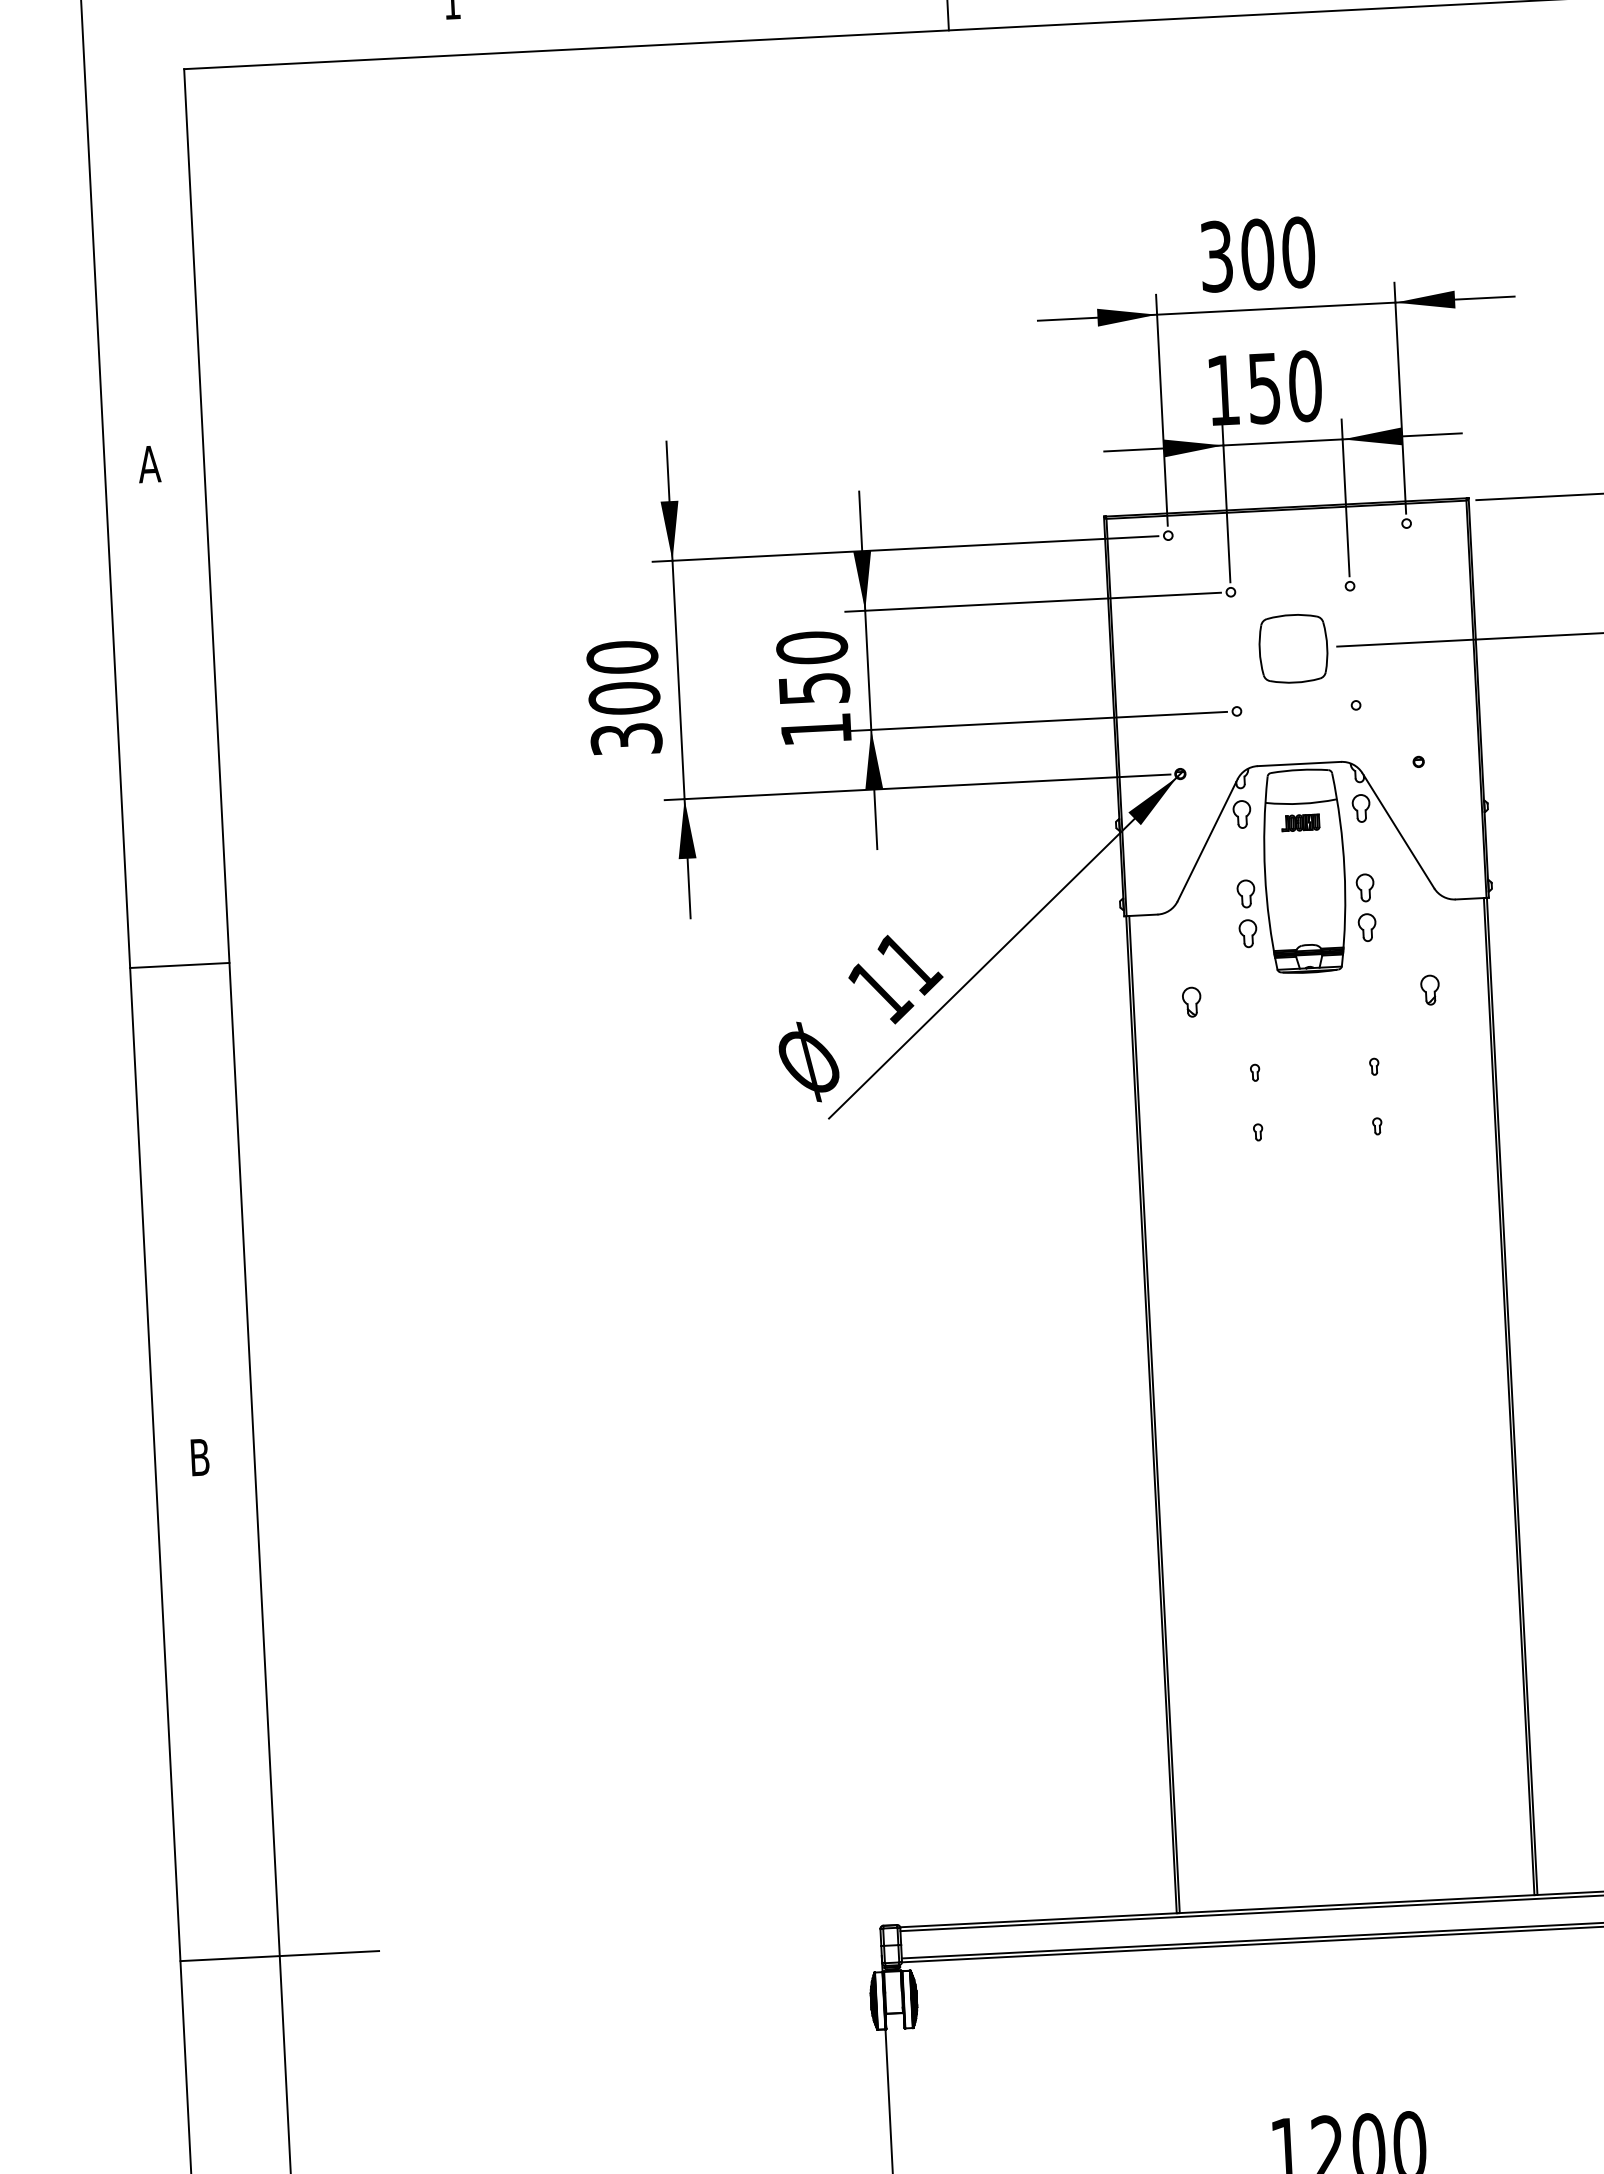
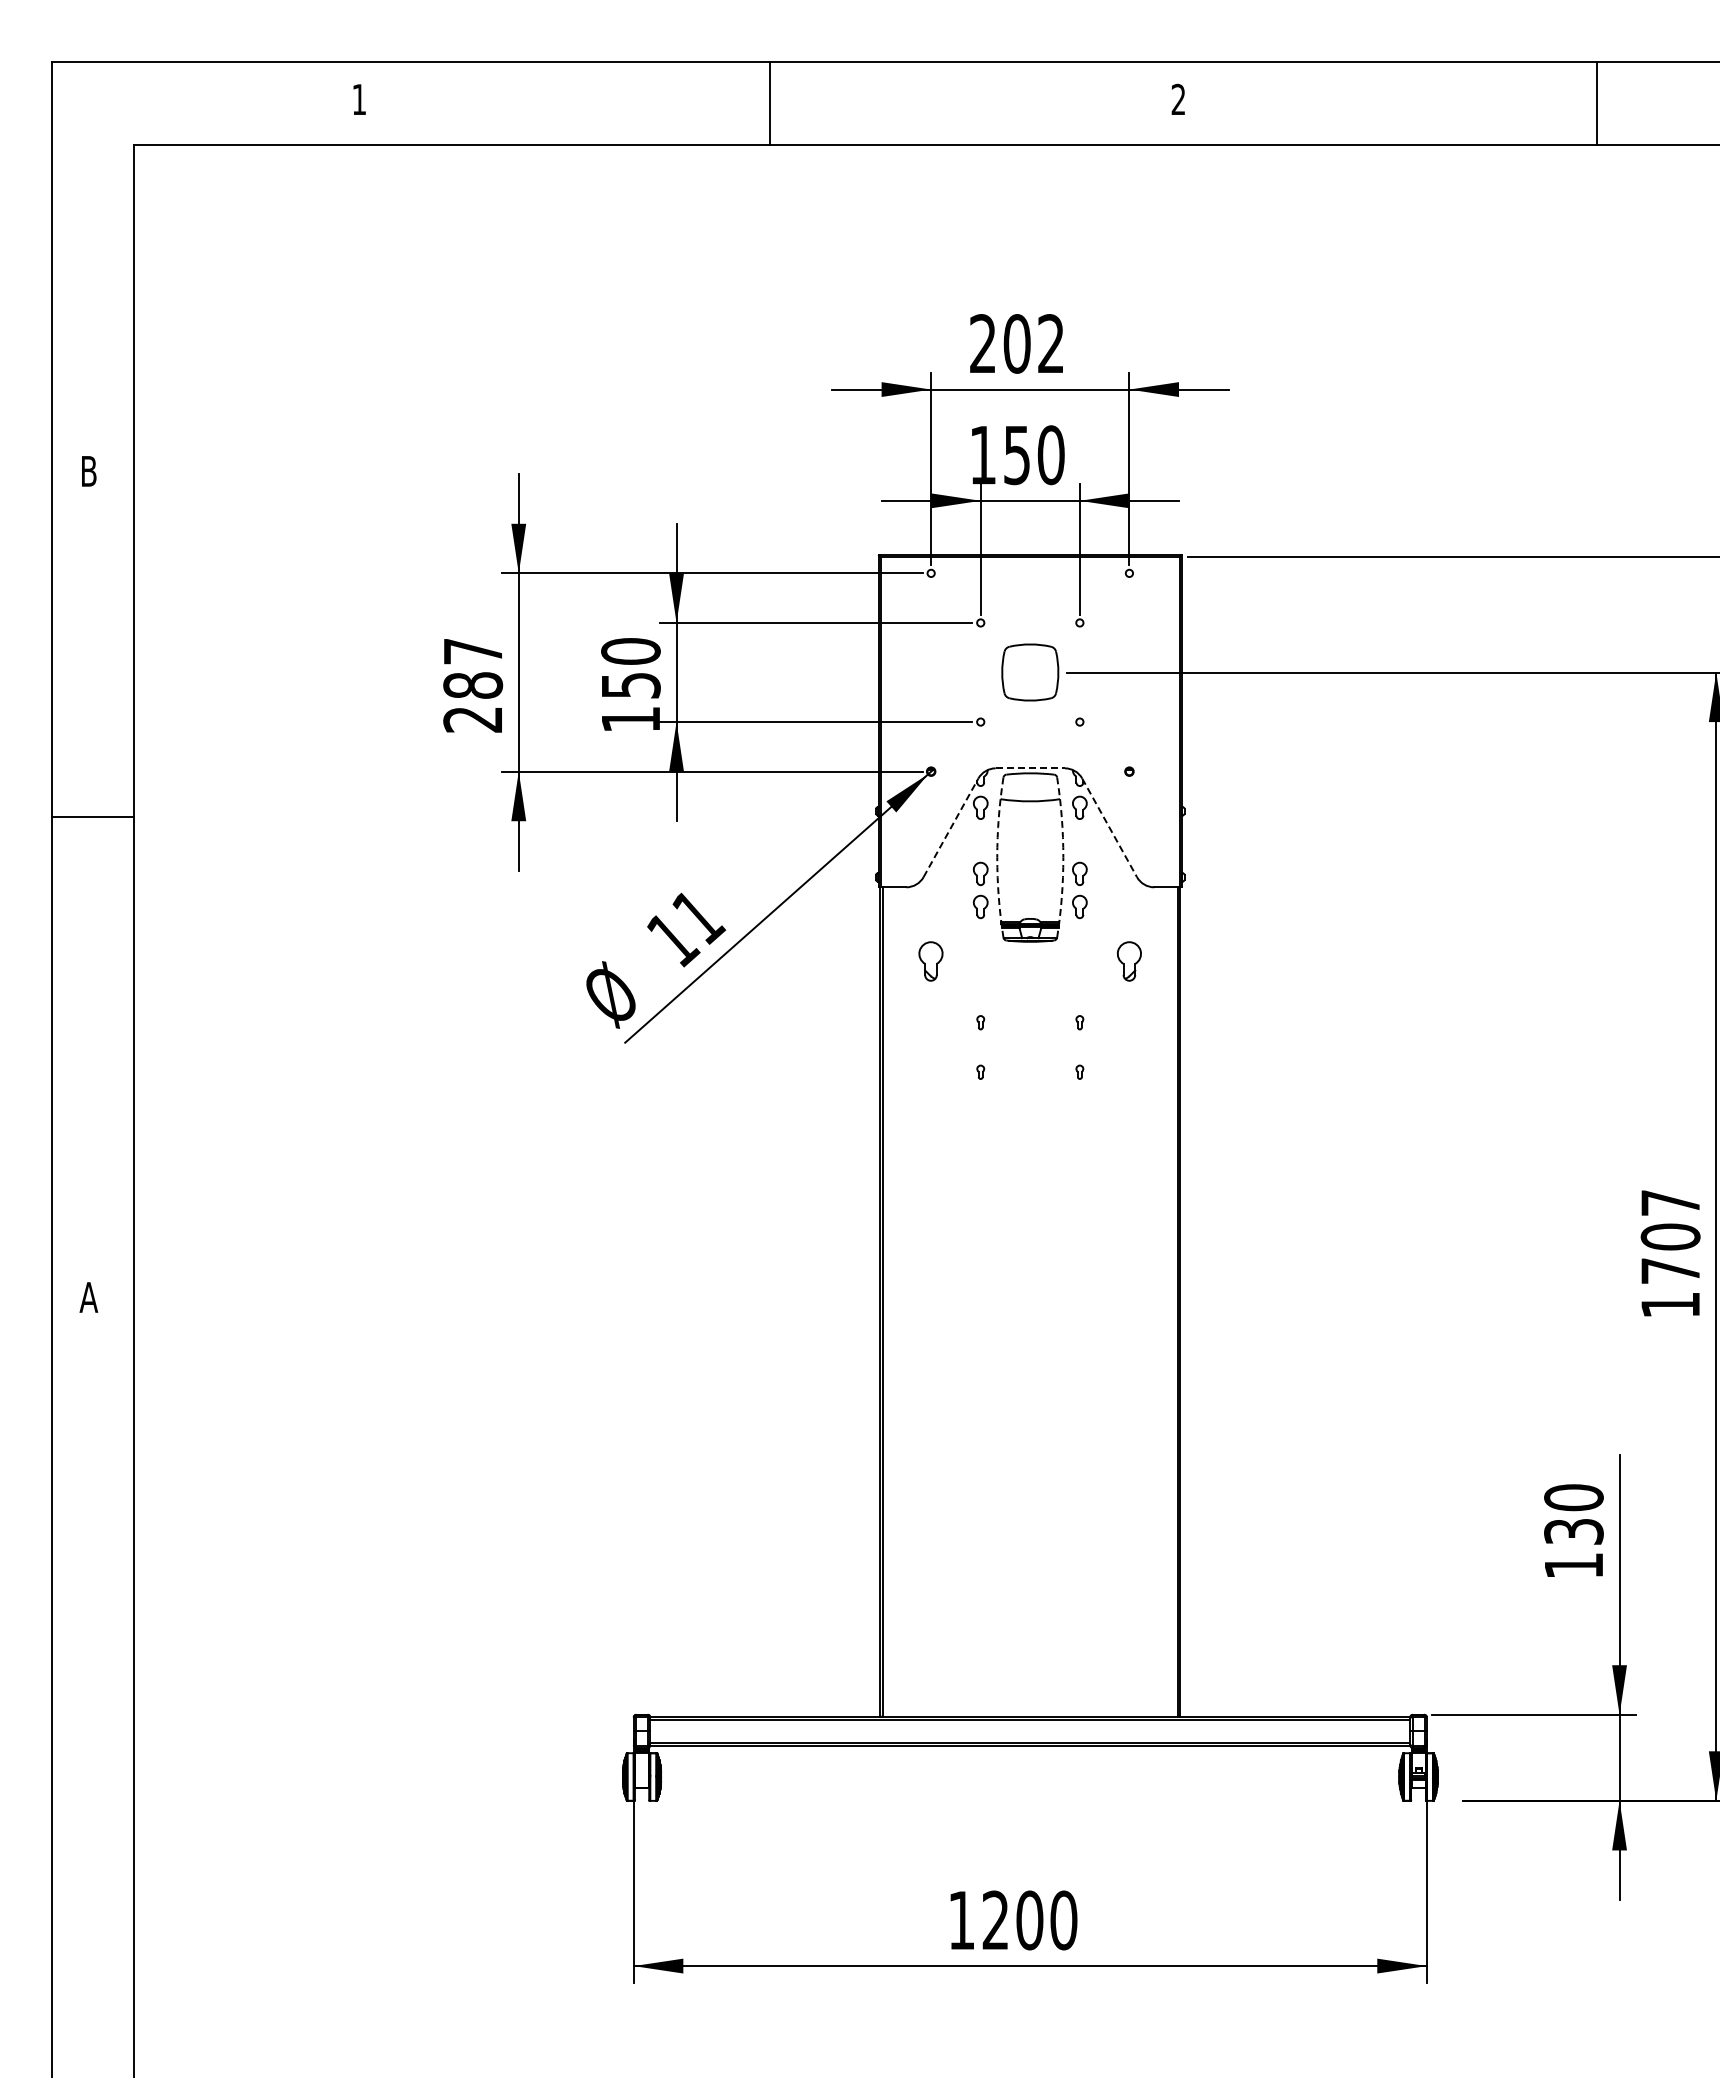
text: (1258, 254) -> (1017, 343), 300 -> 202
text: (149, 464) -> (88, 471), A -> B
text: (624, 698) -> (473, 685), 300 -> 287
line: (1299, 764) -> (1030, 768), solid -> dashed
part: (1301, 823) -> (1029, 817), removed
line: (1398, 831) -> (1109, 828), solid -> dashed
line: (1208, 839) -> (951, 827), solid -> dashed
arc: (1344, 869) -> (1063, 857), solid -> dashed
arc: (1265, 873) -> (997, 857), solid -> dashed
line: (179, 965) -> (92, 817), moved
part: (1430, 990) -> (1129, 961), size x1.6
part: (1192, 1002) -> (931, 961), size x1.6
text: (199, 1457) -> (88, 1297), B -> A
line: (278, 1956) -> (133, 1714), removed

